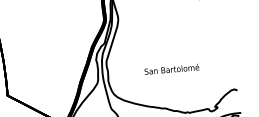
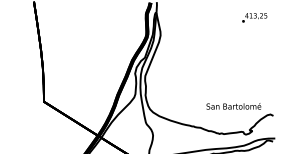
text: (171, 69) -> (233, 106), moved

